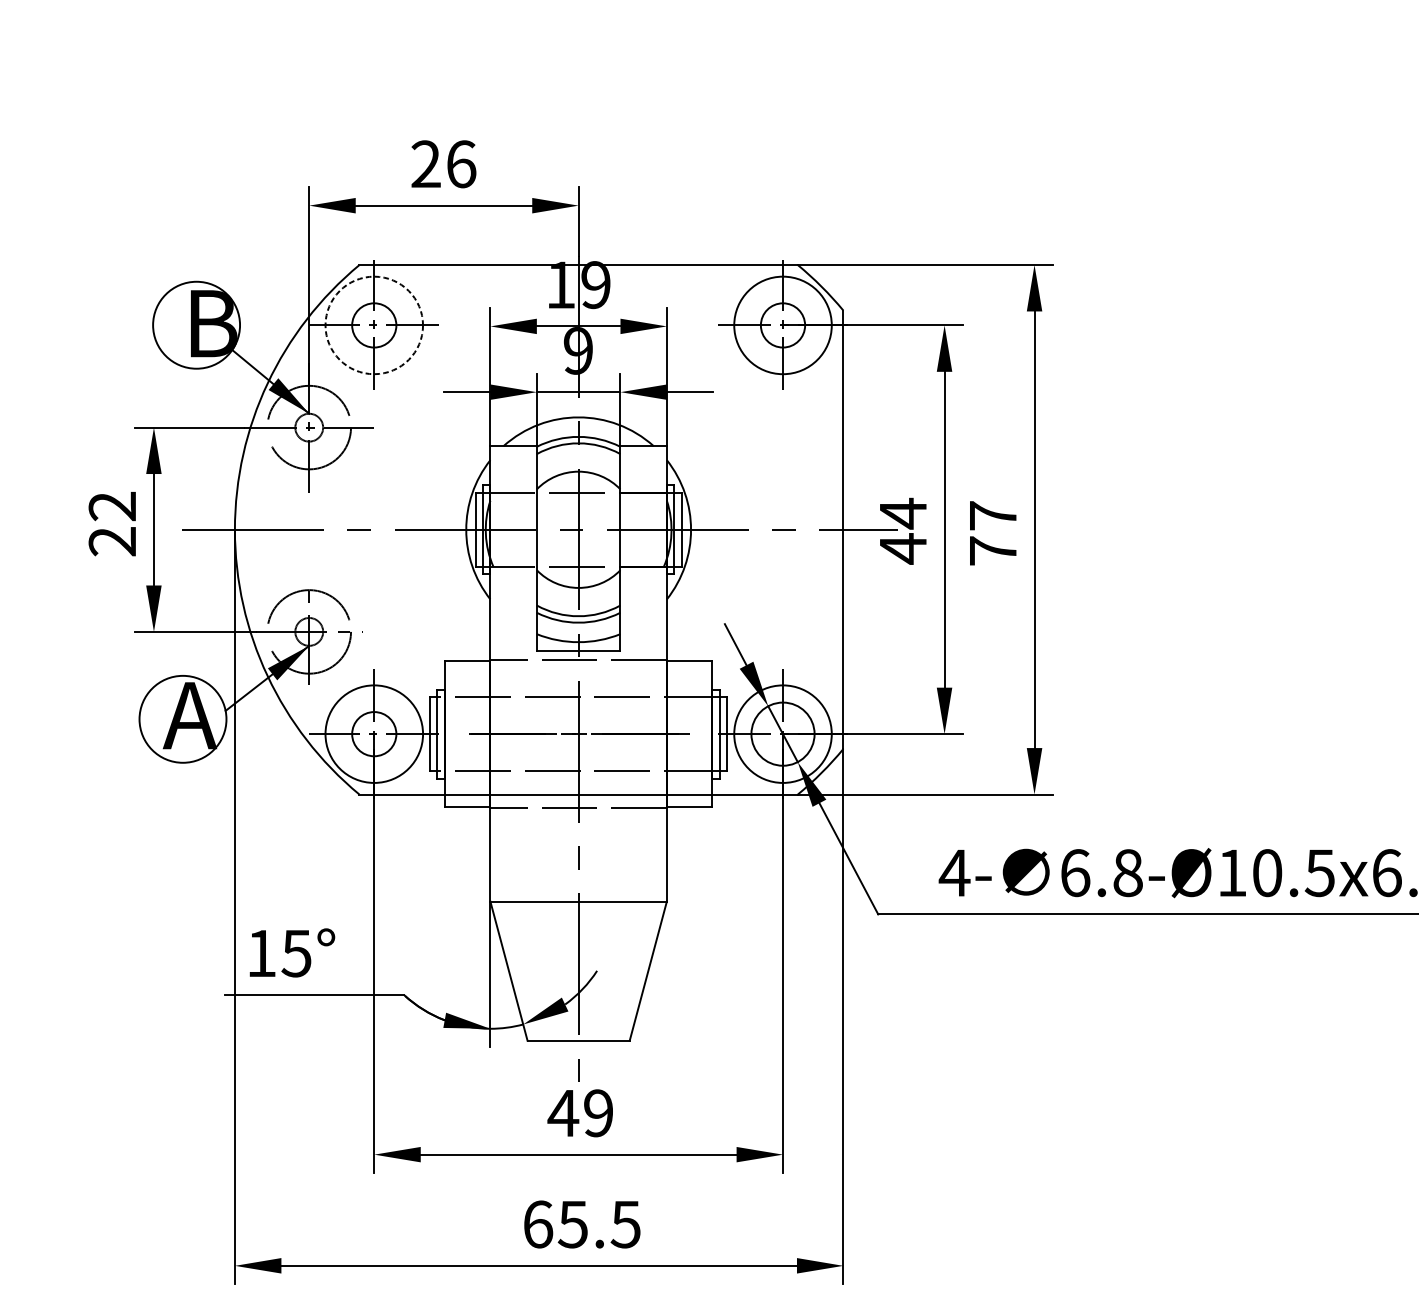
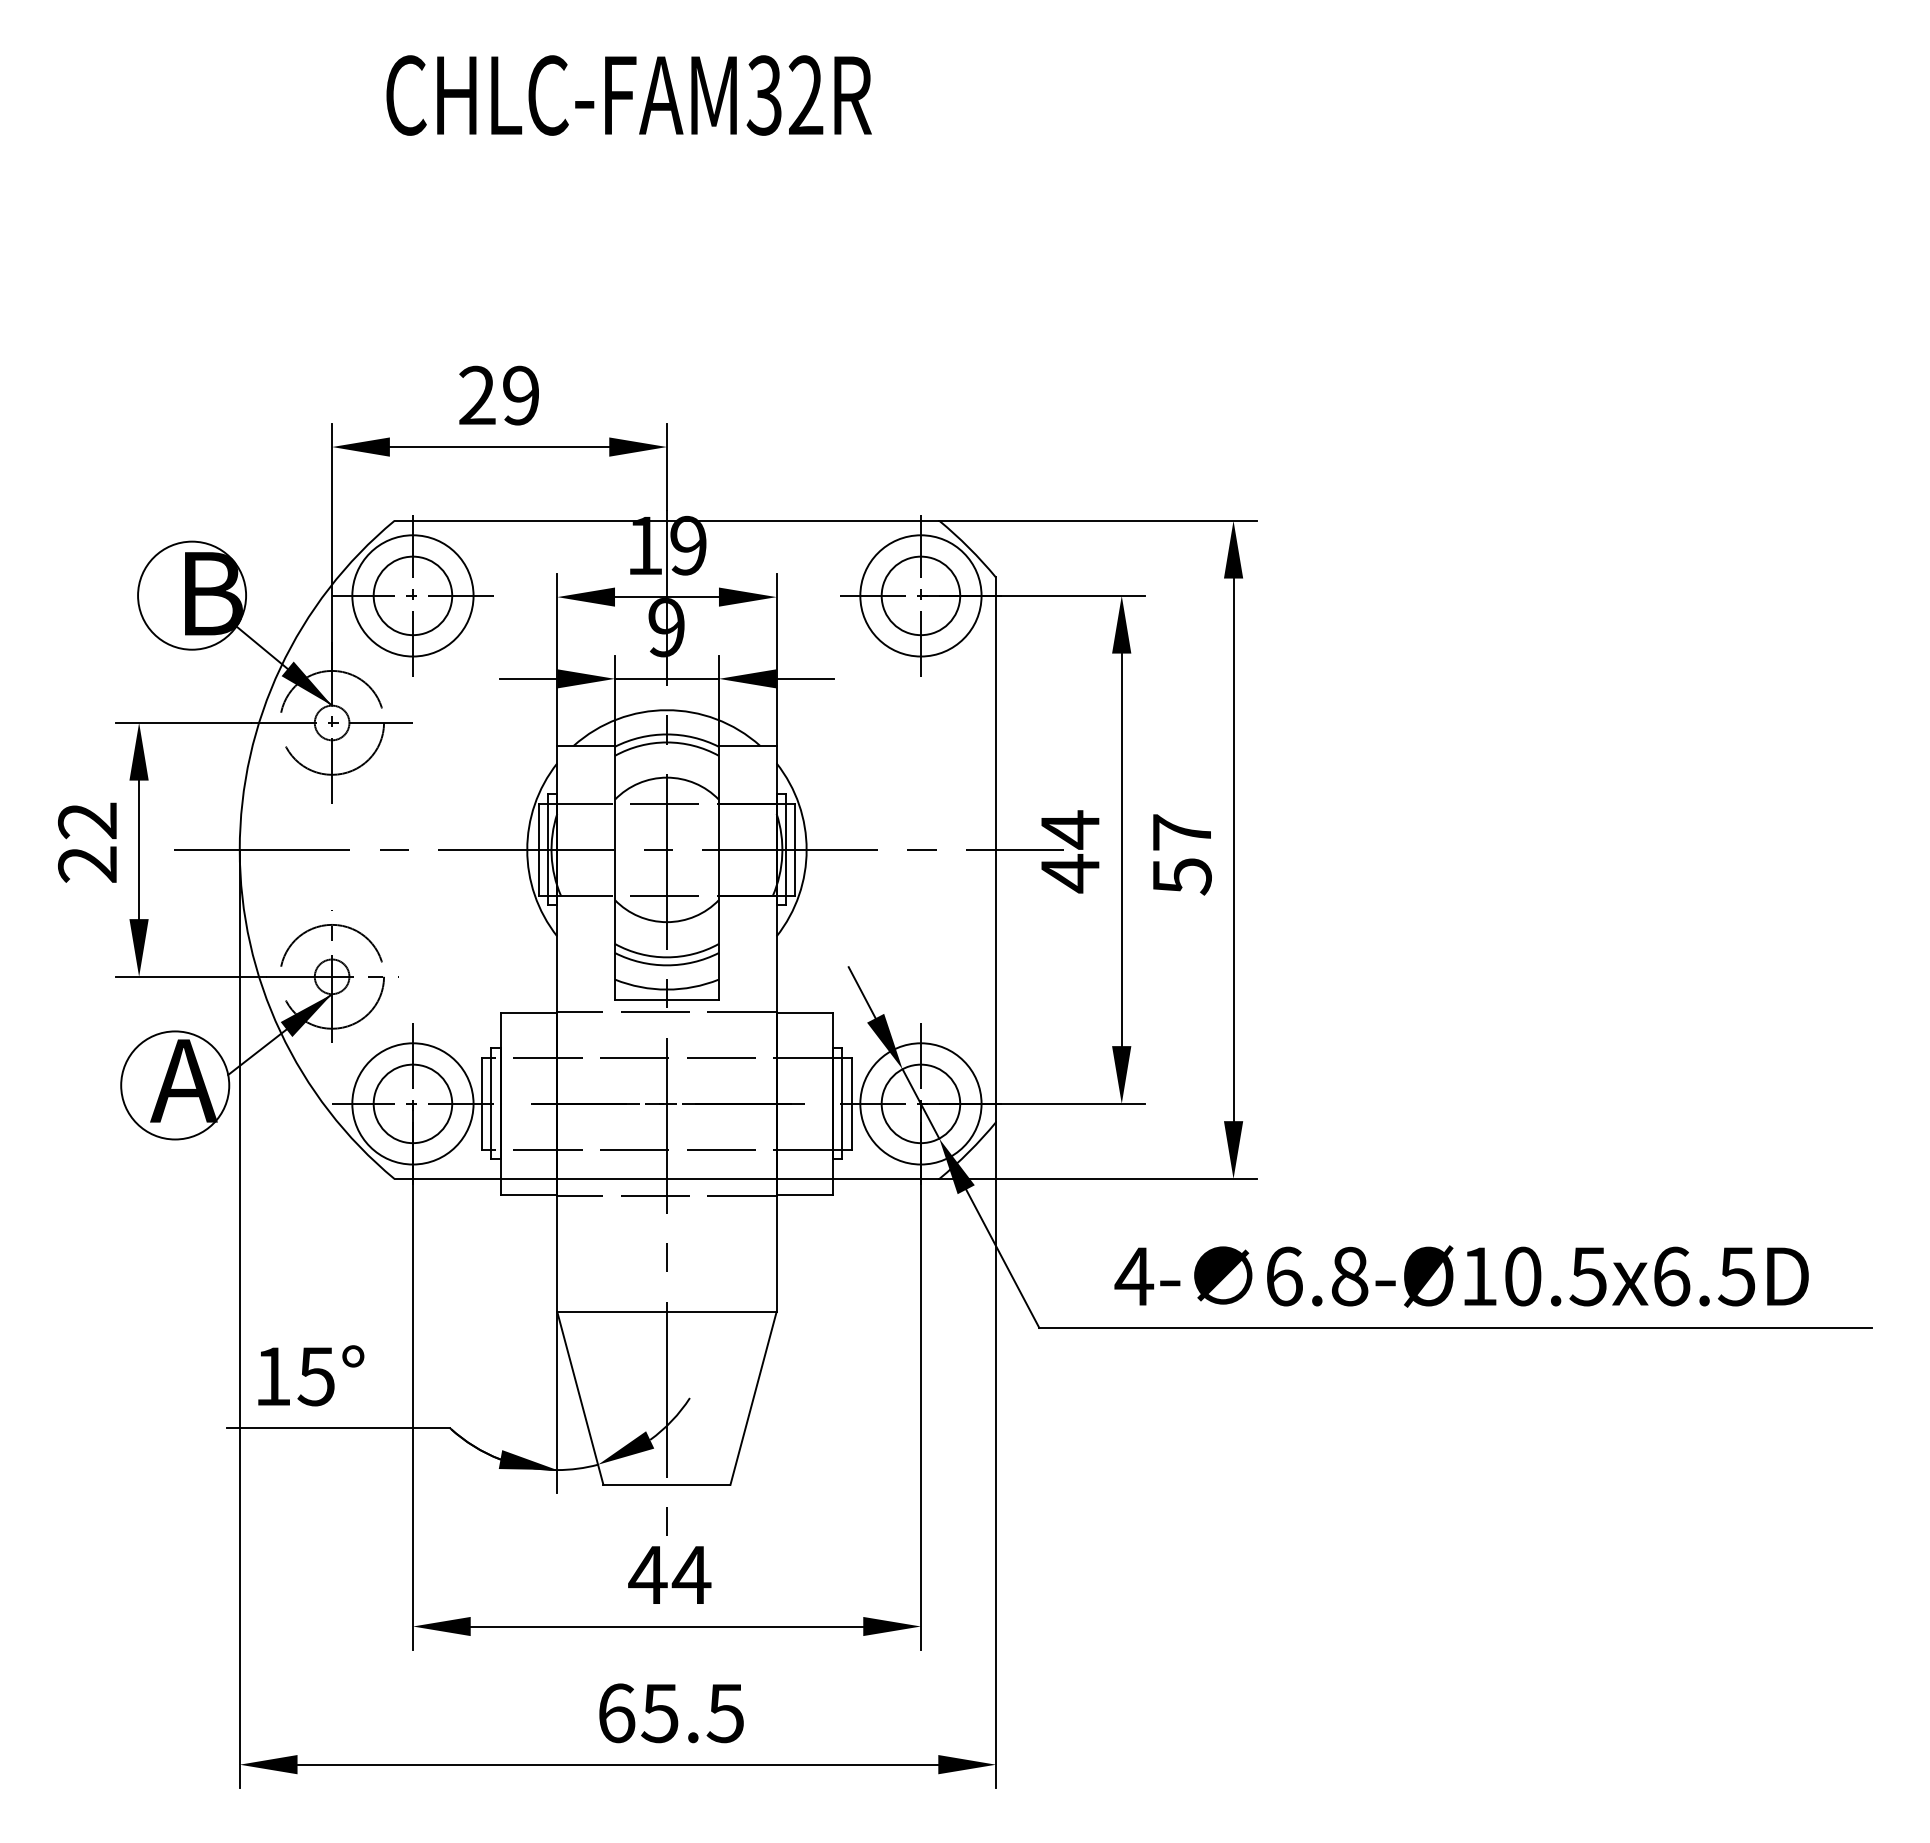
text: (461, 164) -> (521, 395), 26 -> 29
circle: (373, 325) -> (412, 595), dashed -> solid
circle: (373, 325) -> (412, 595), size x1.43
circle: (782, 325) -> (920, 595), size x1.43
text: (993, 551) -> (1182, 876), 77 -> 57
circle: (373, 733) -> (412, 1103), size x1.43
text: (598, 1112) -> (691, 1574), 49 -> 44

